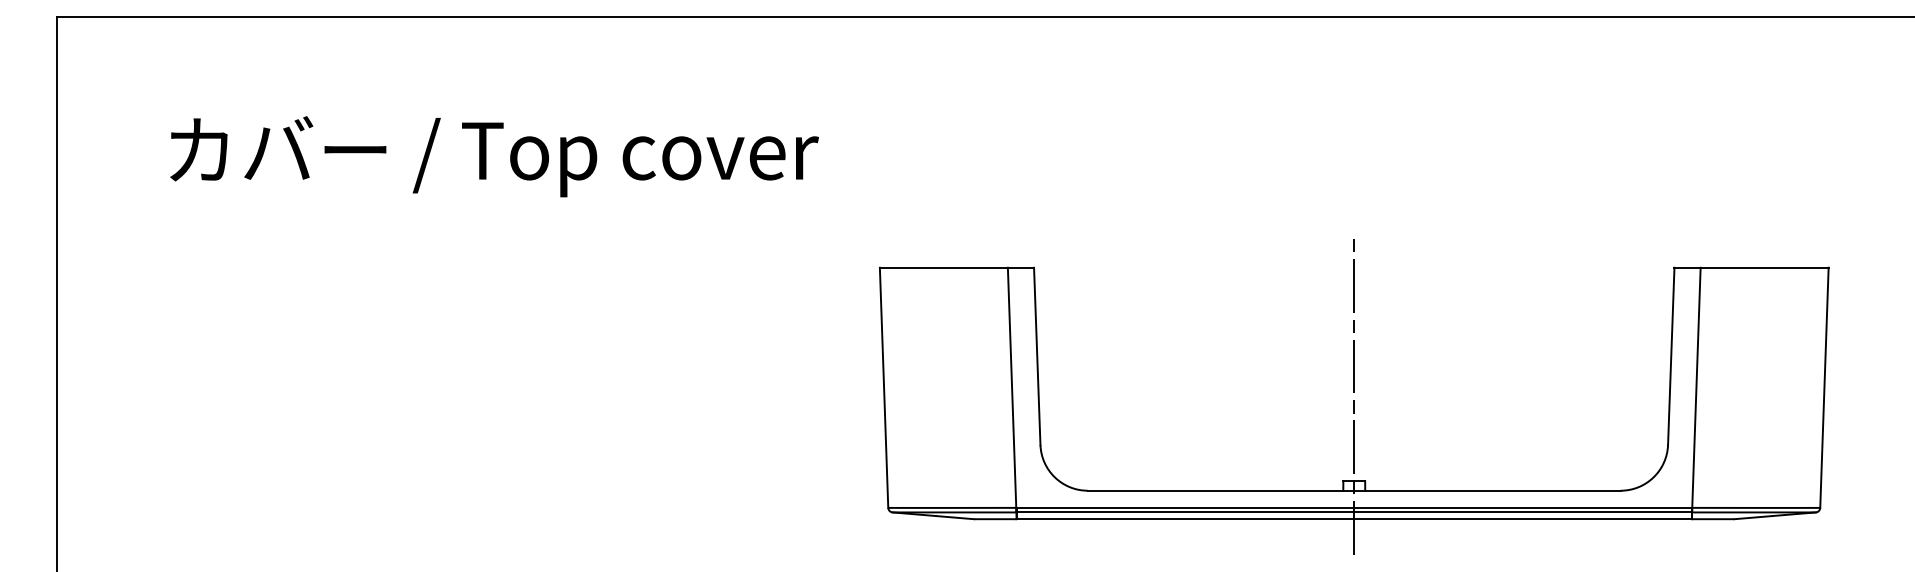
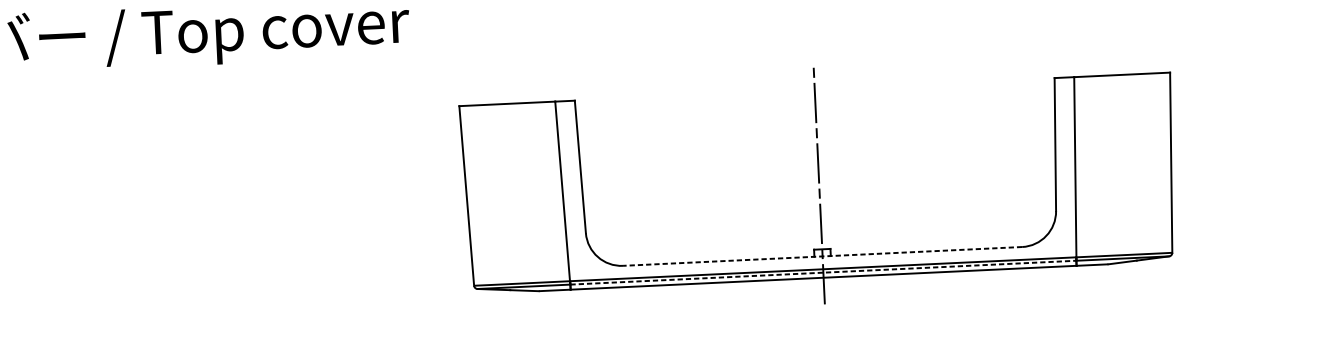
line: (1353, 490) -> (822, 256), solid -> dashed
line: (1354, 512) -> (823, 272), solid -> dashed

